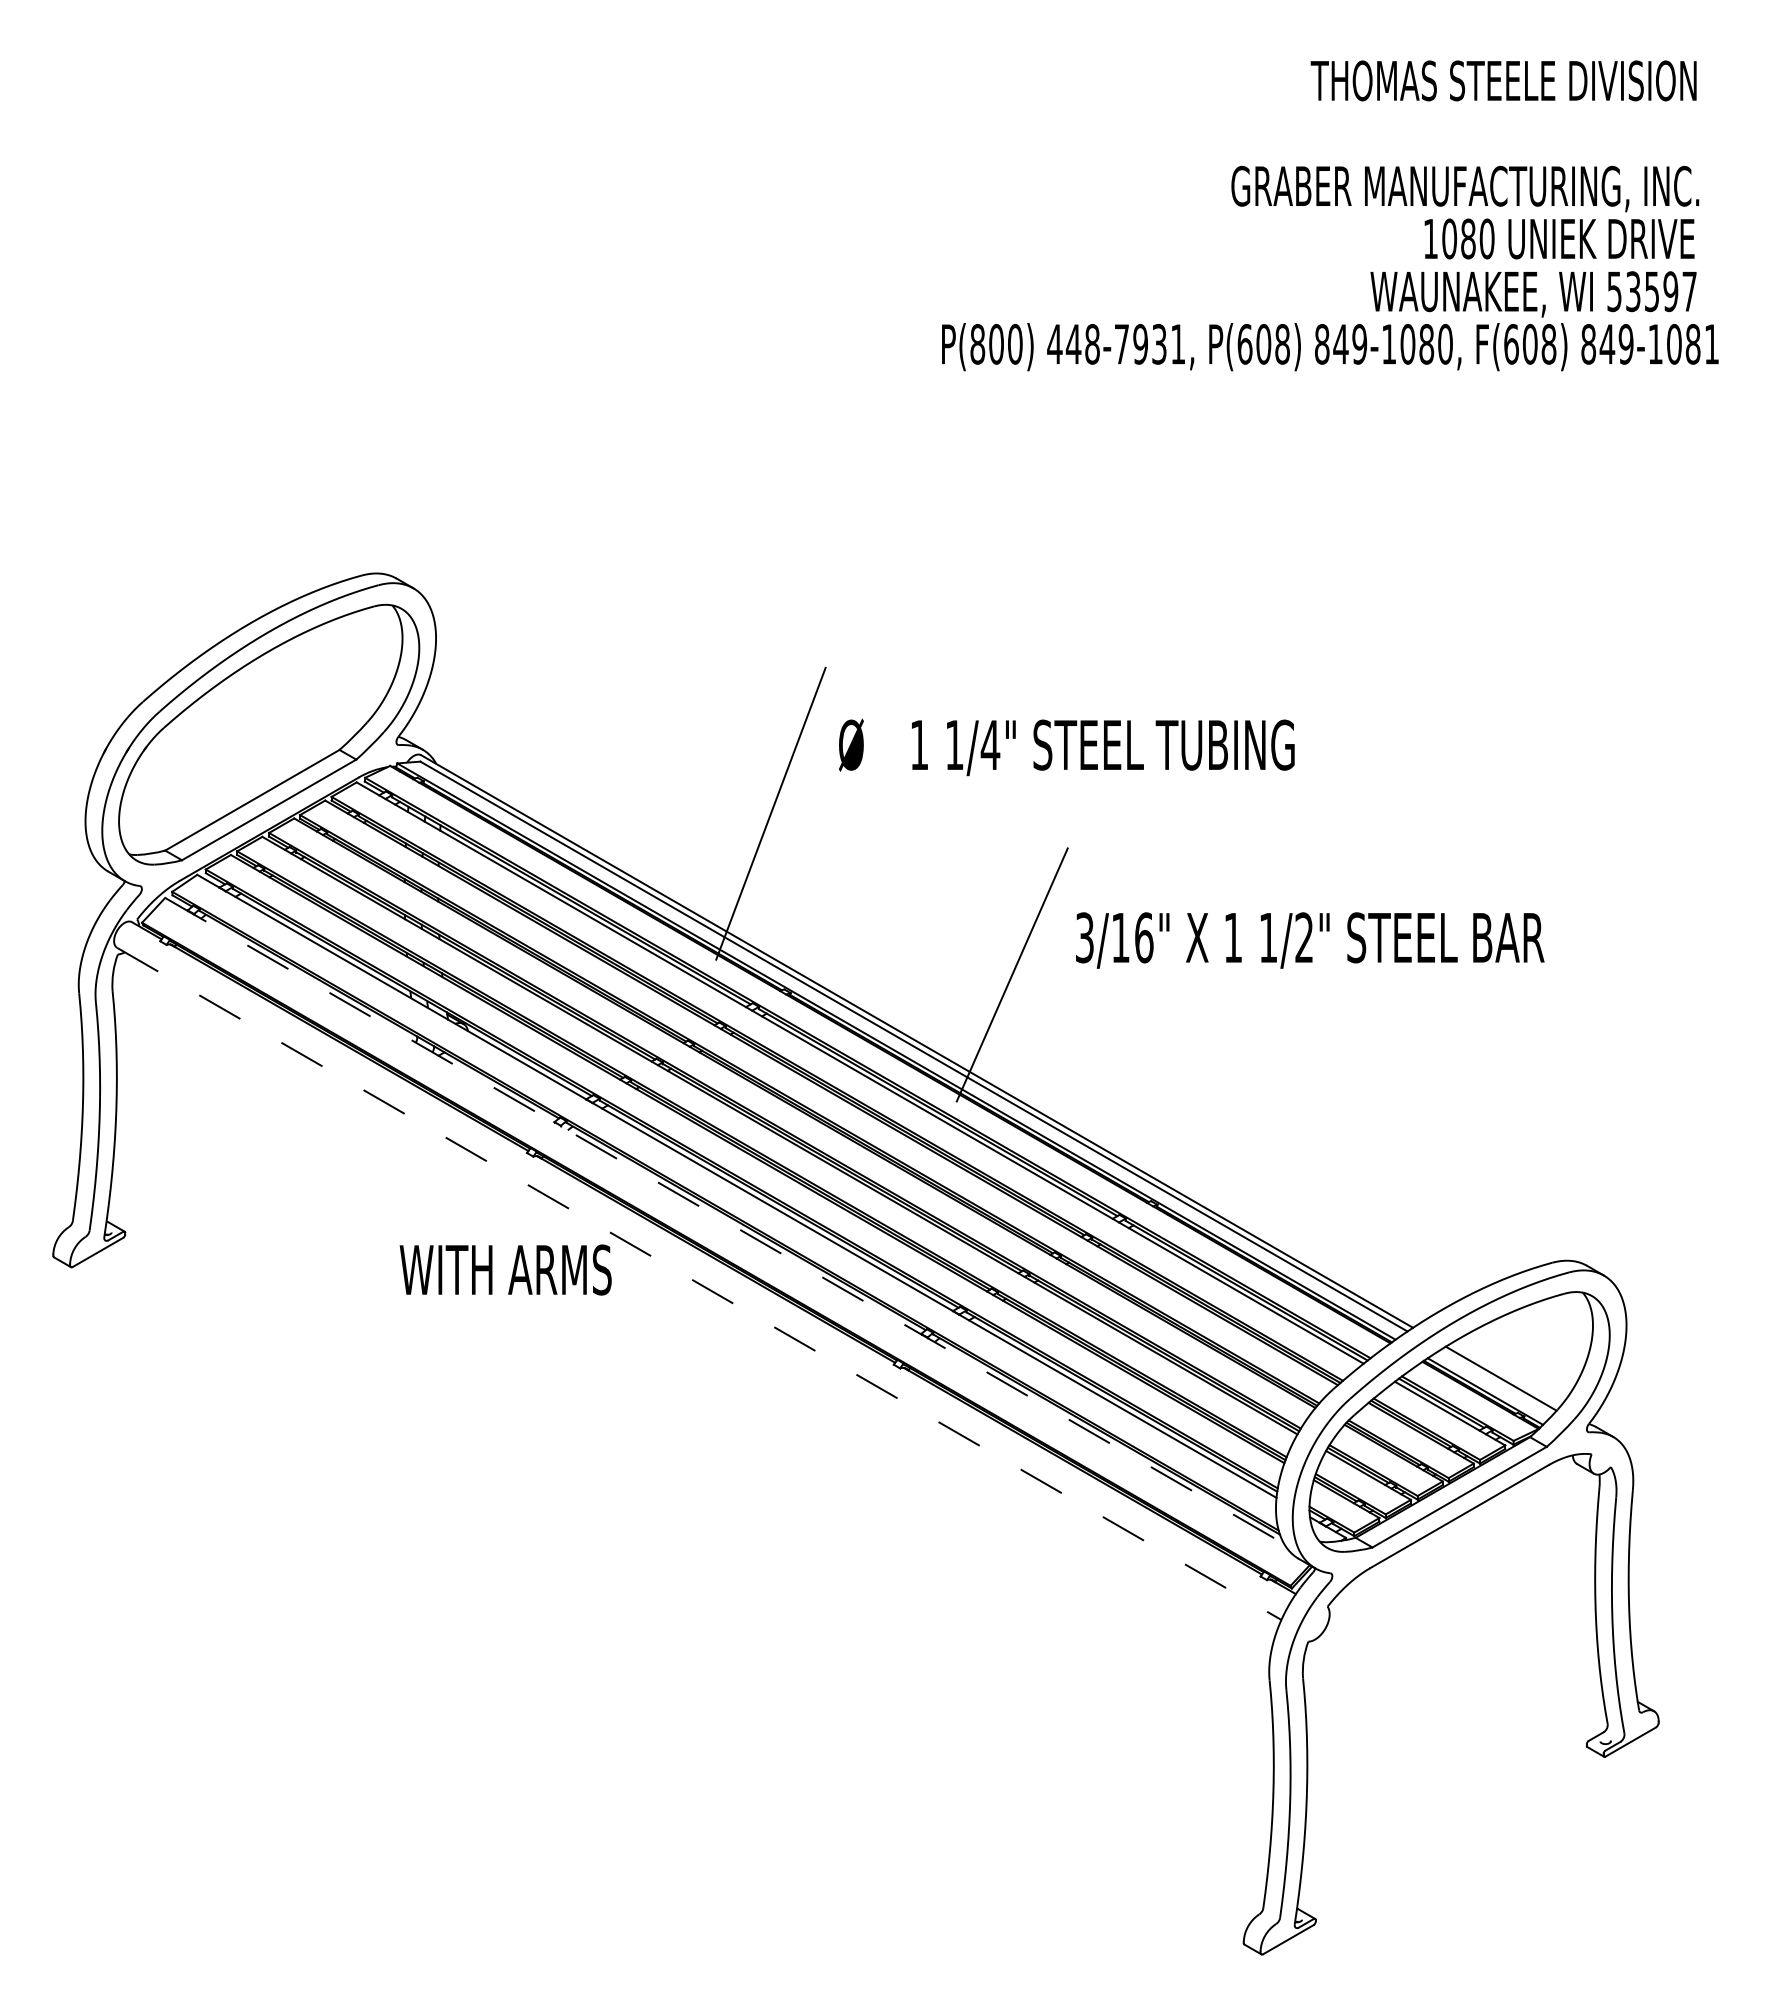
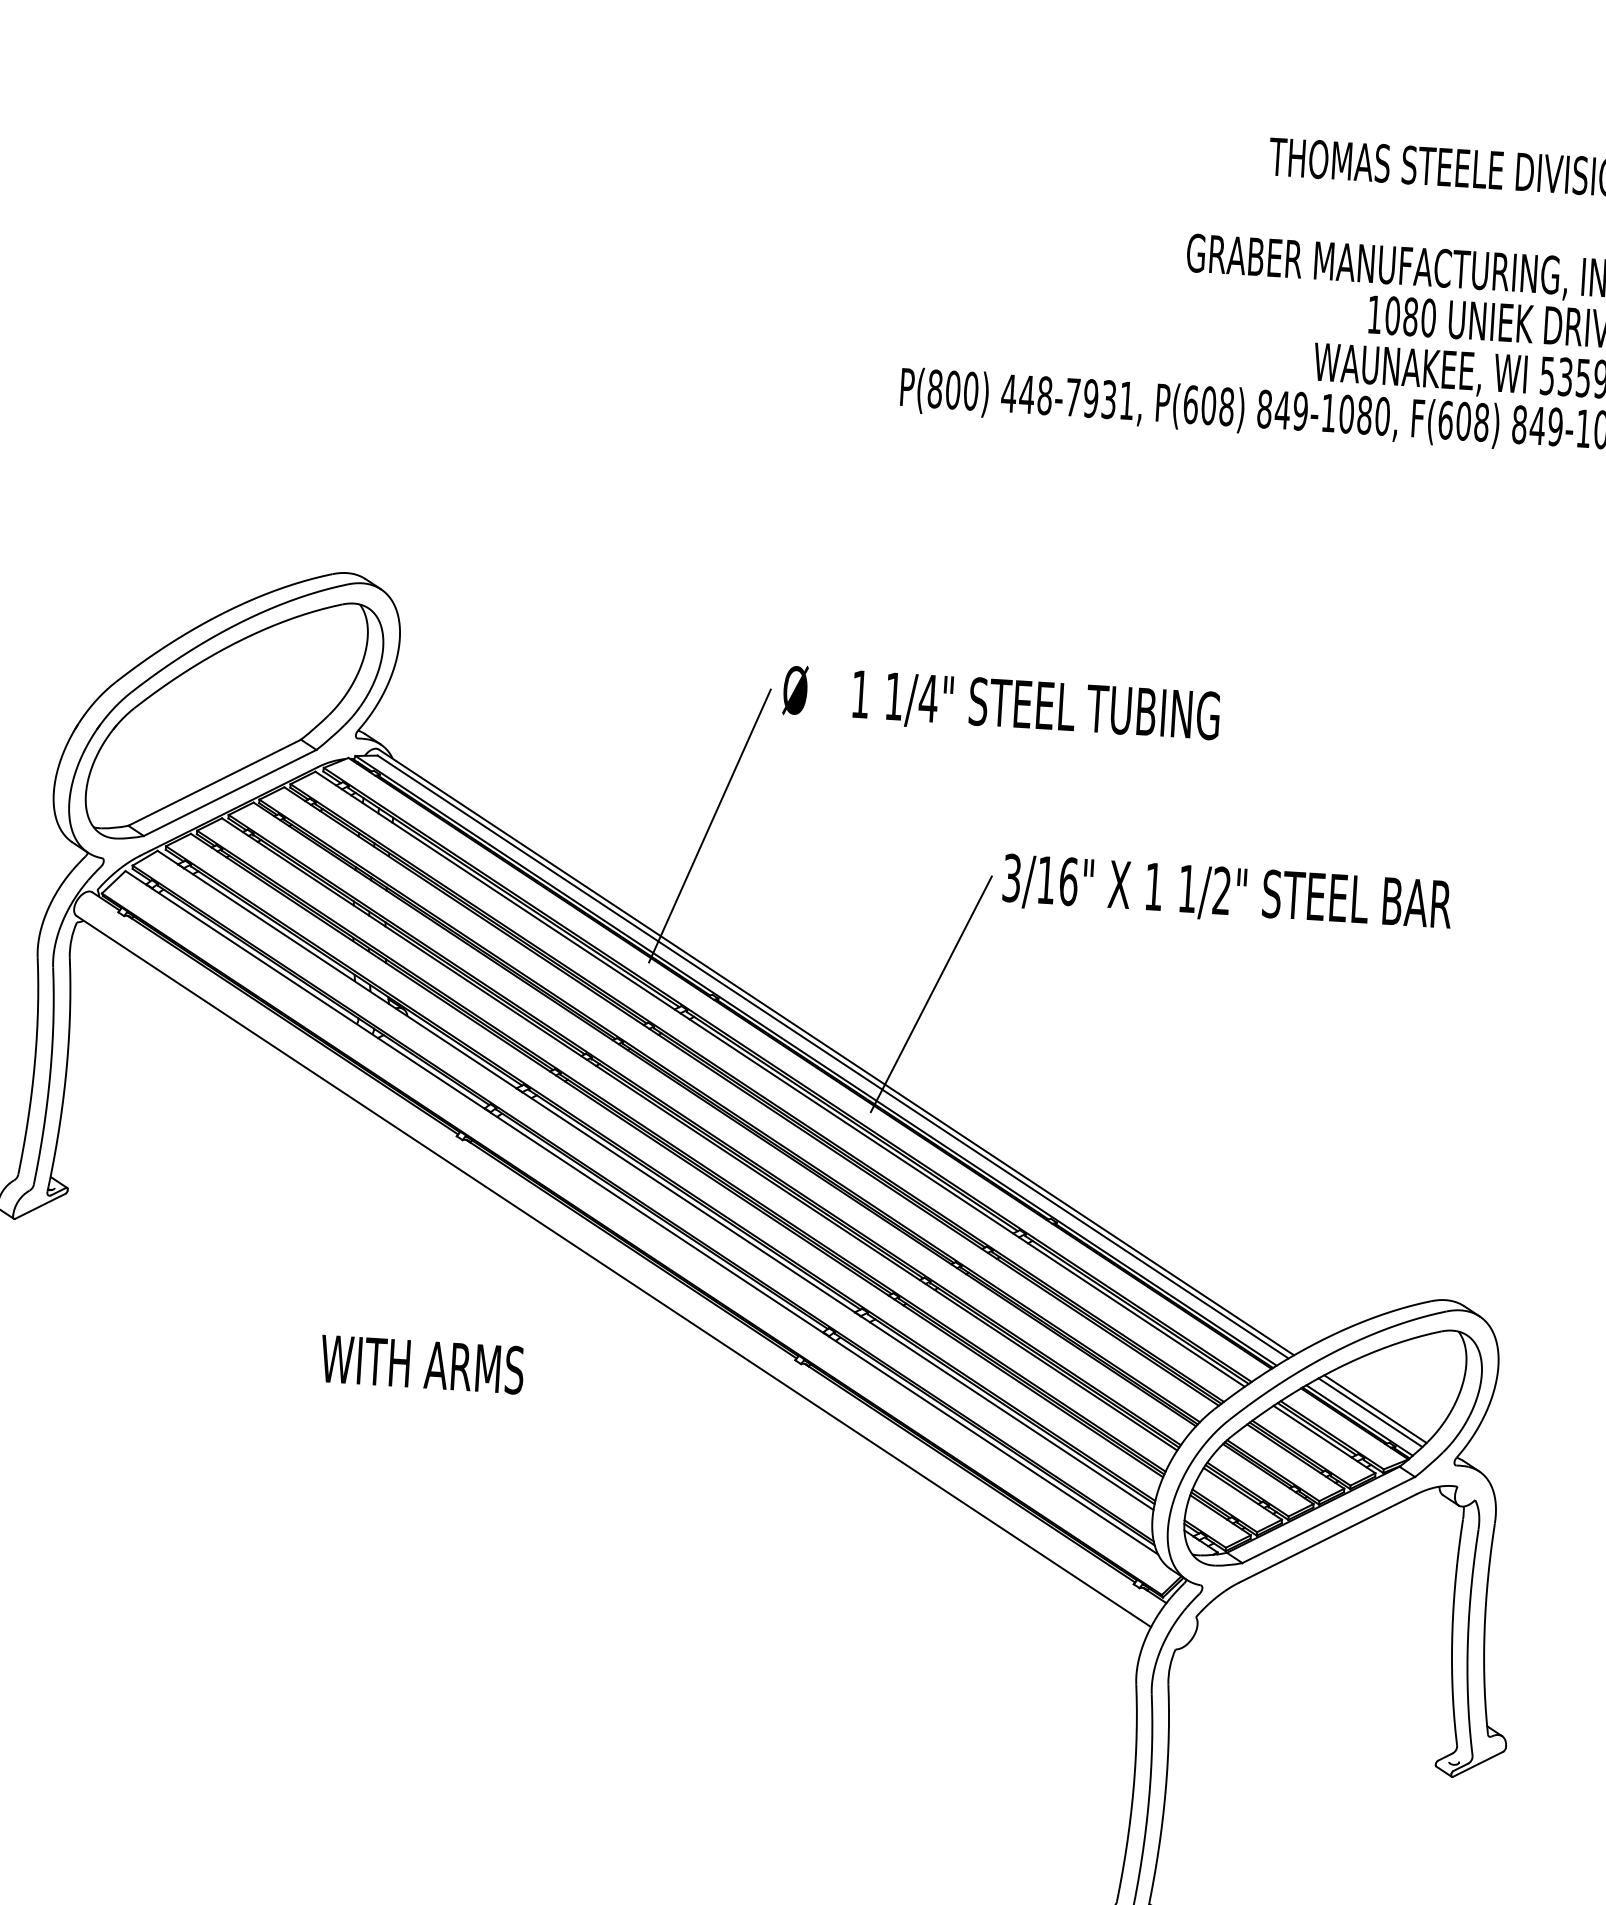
text: (1066, 747) -> (1001, 705), moved
text: (1310, 940) -> (1227, 893), moved
line: (724, 1220) -> (641, 1212), dashed -> solid
text: (505, 1269) -> (422, 1364), moved
line: (699, 1284) -> (614, 1272), dashed -> solid
line: (1496, 1382) -> (1370, 1412), added

